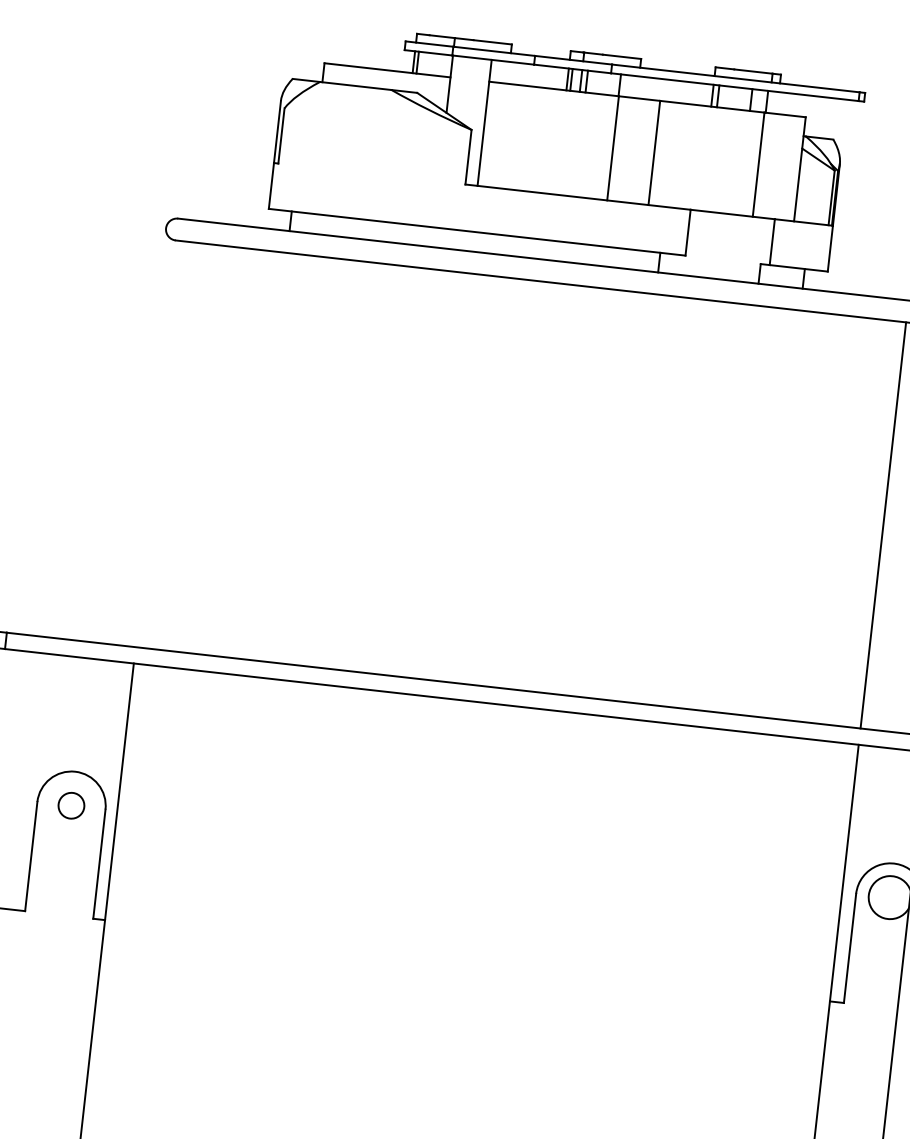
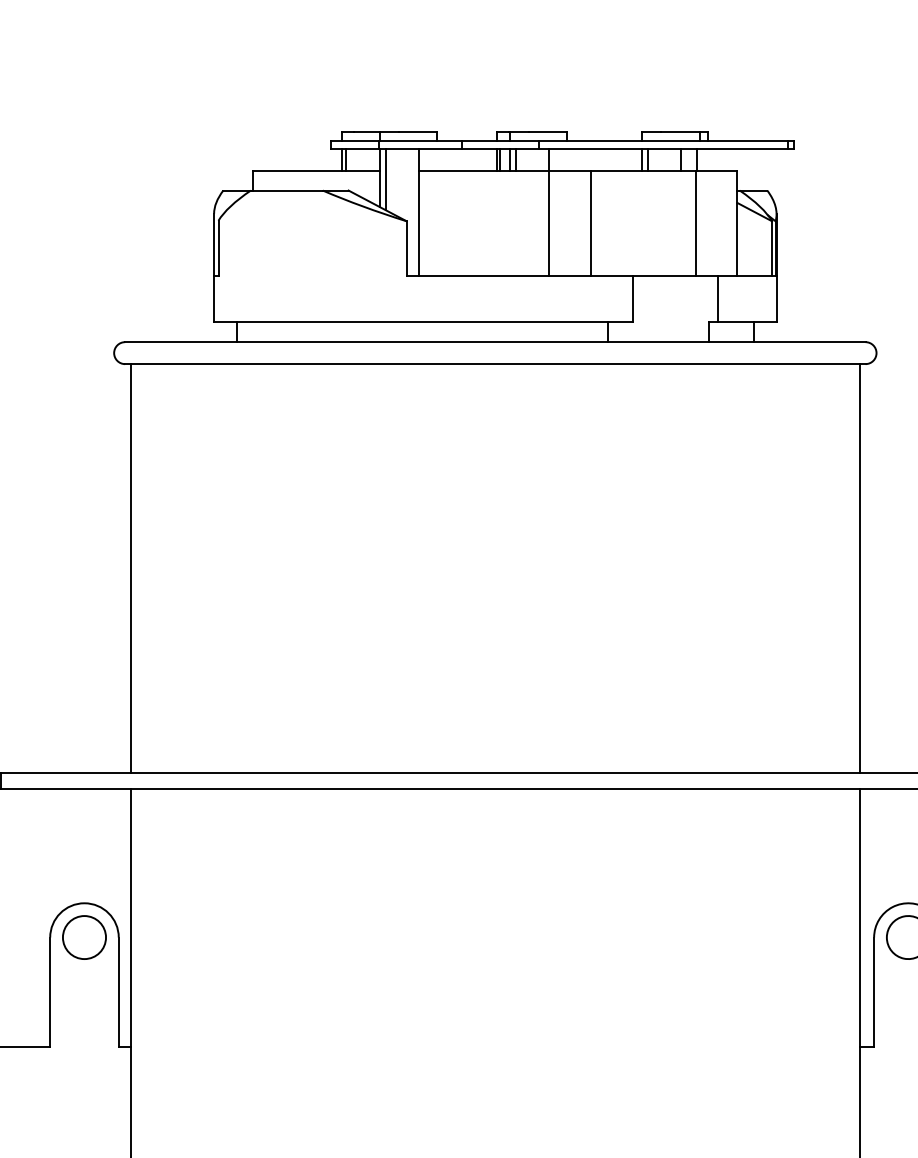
line: (455, 86) -> (385, 179), added
line: (158, 444) -> (130, 568), added
circle: (71, 805) -> (84, 937), size x1.67

